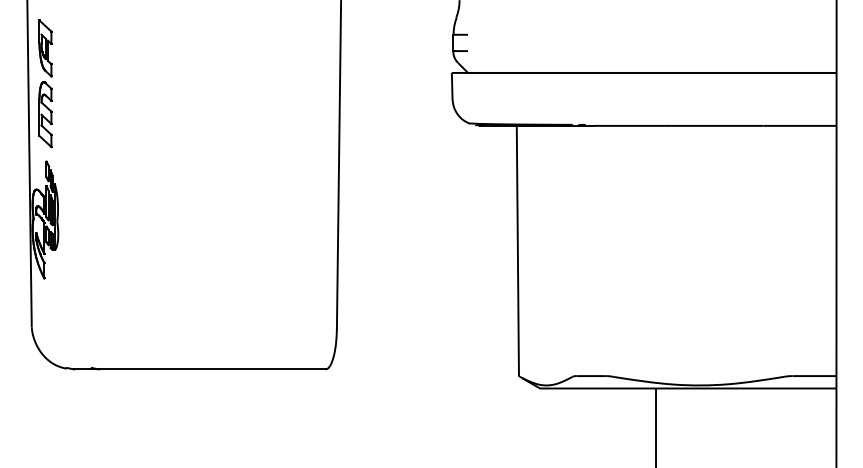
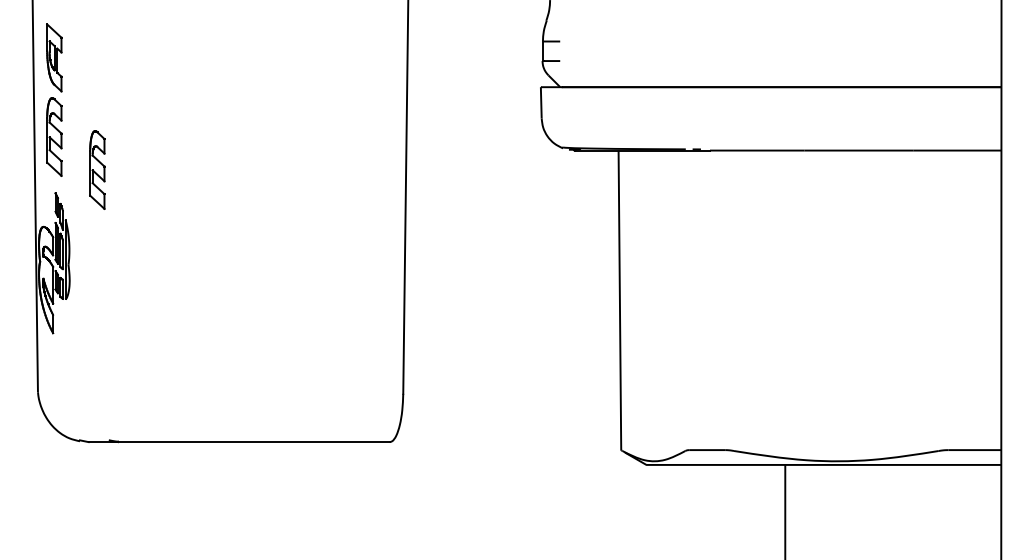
part: (81, 141) -> (97, 169), added

